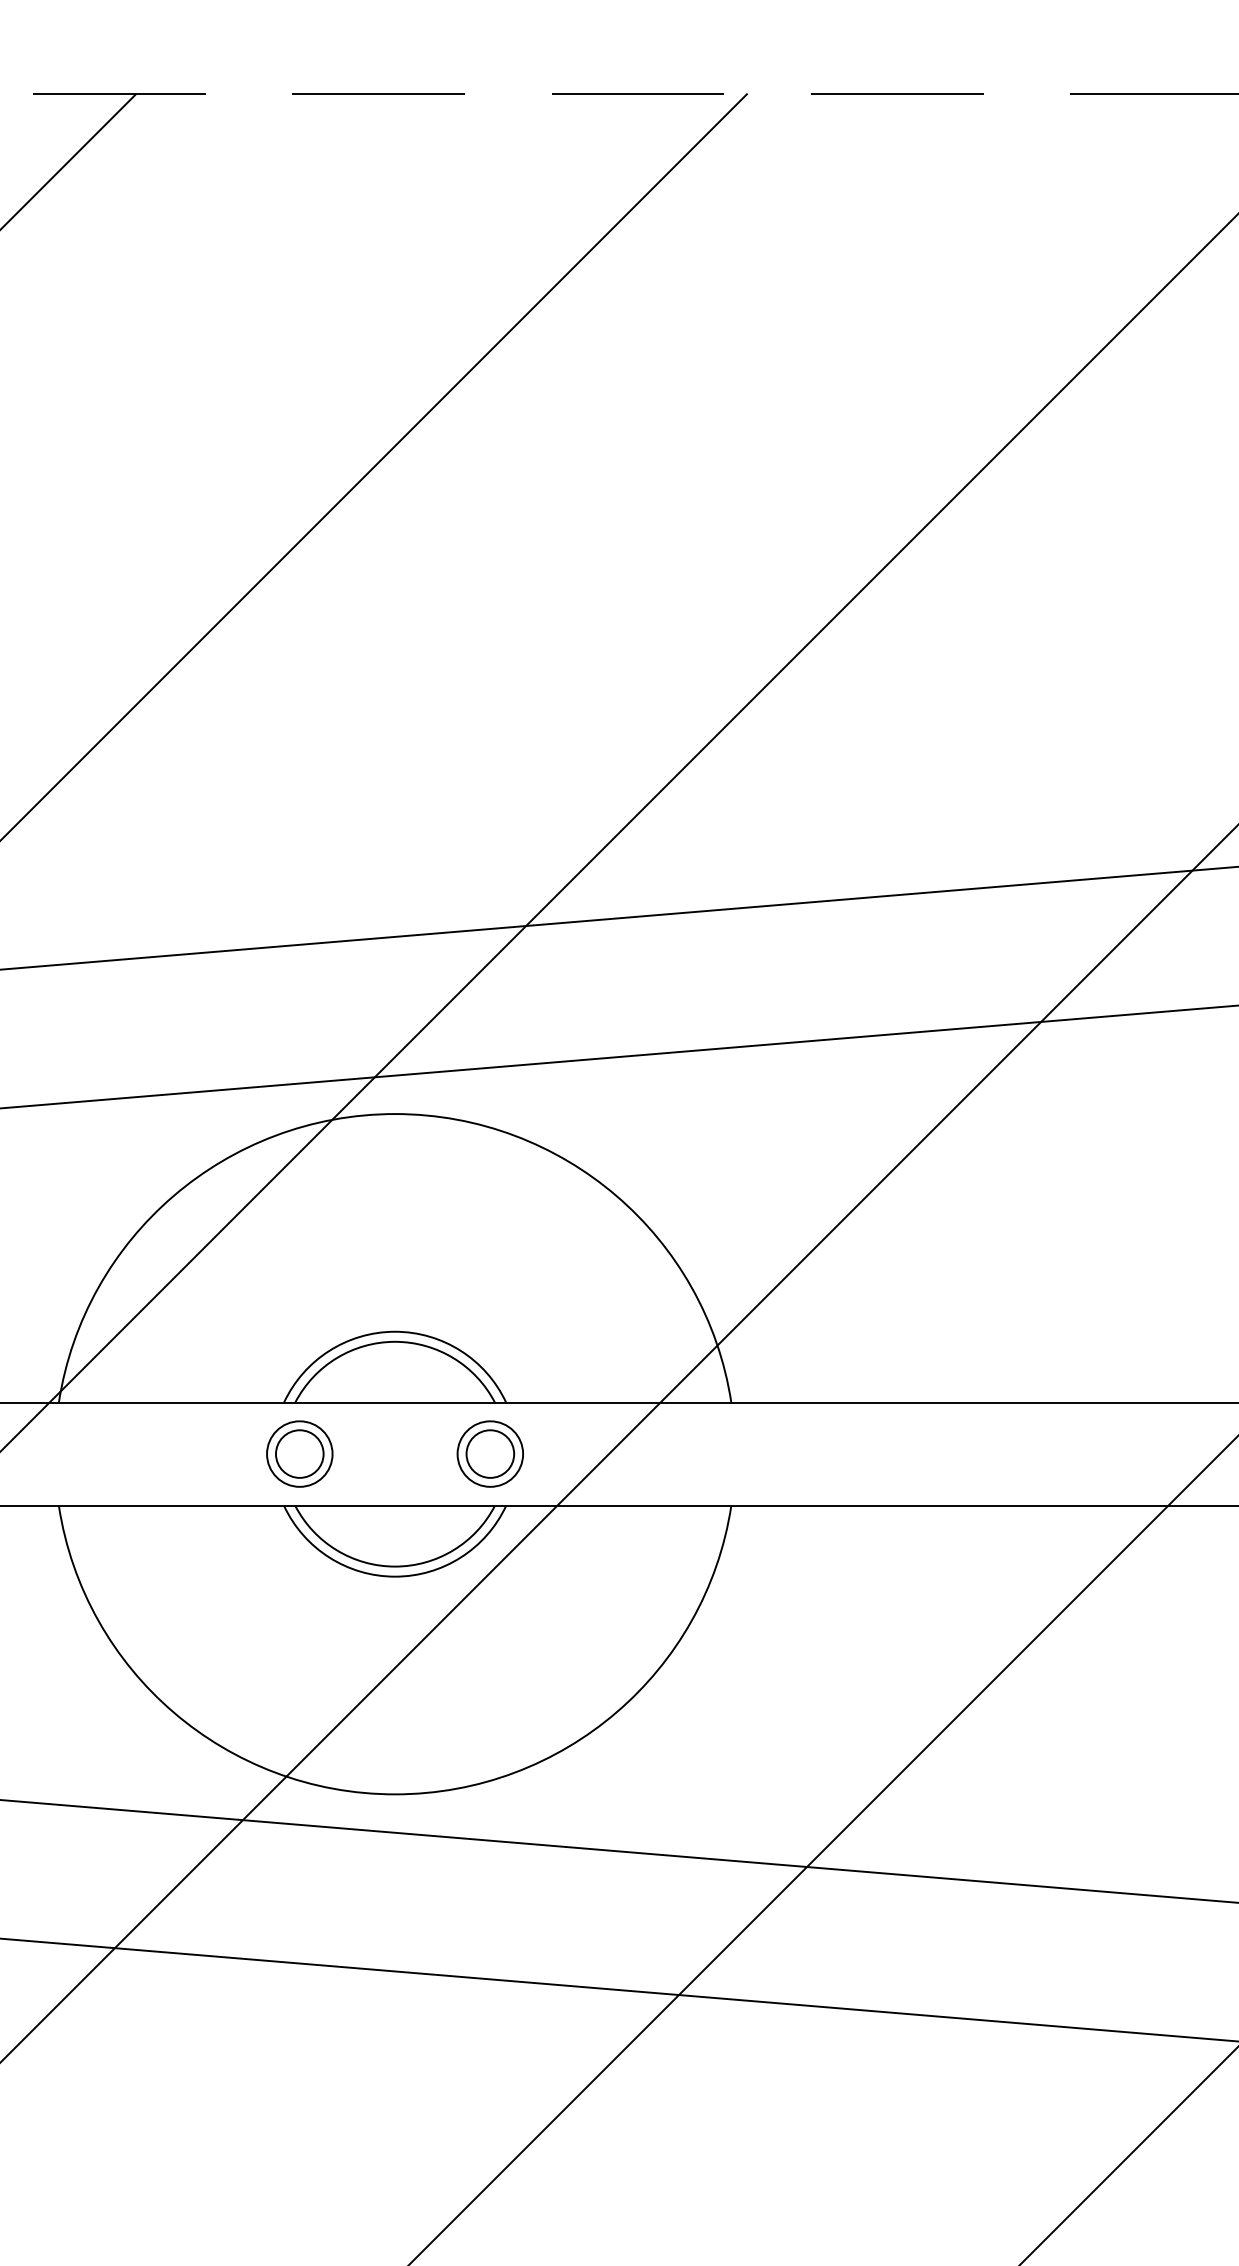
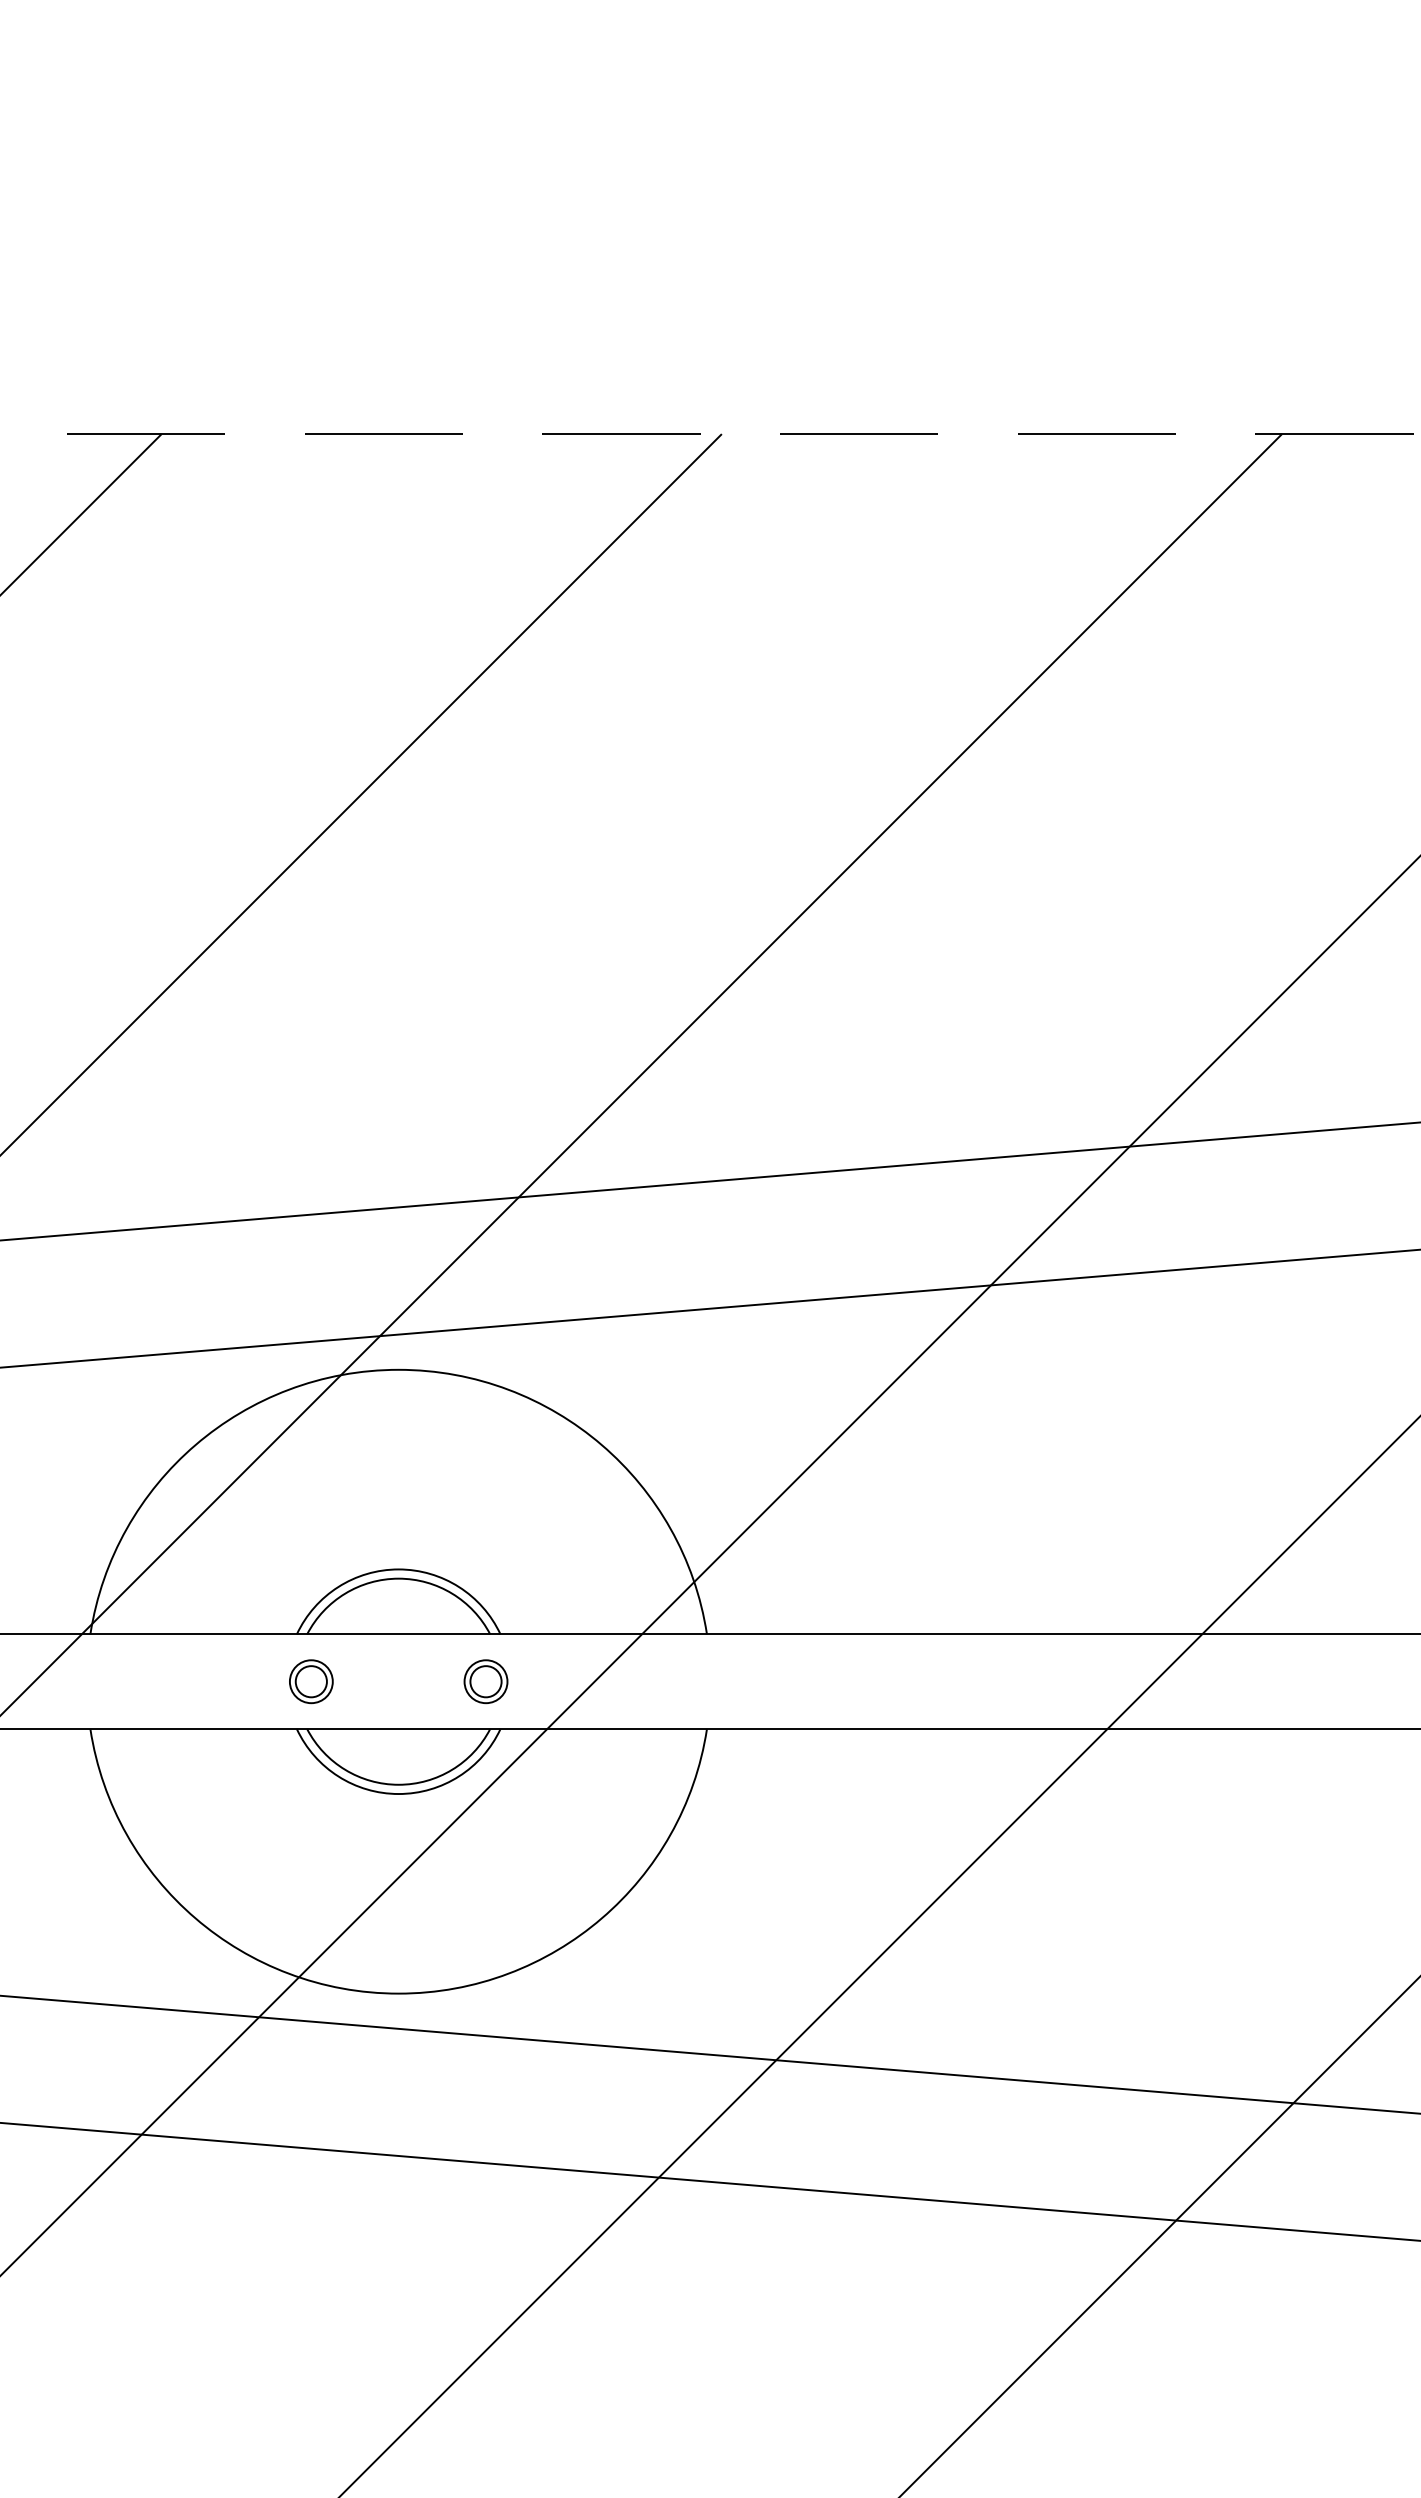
part: (300, 1453) -> (311, 1681), size x0.71
part: (489, 1453) -> (485, 1681), size x0.71

